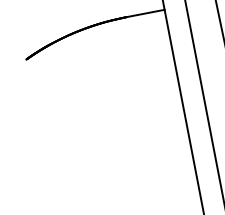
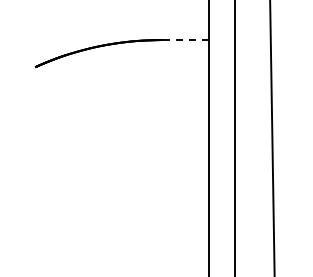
line: (145, 13) -> (185, 40), solid -> dashed

